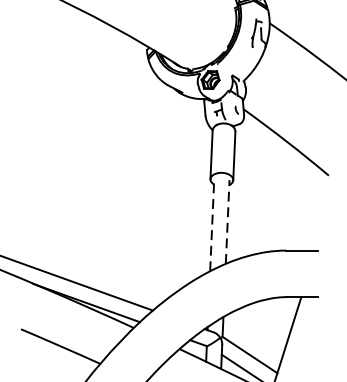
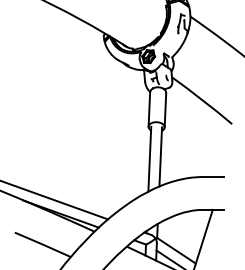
line: (227, 221) -> (160, 156), dashed -> solid
line: (211, 224) -> (149, 158), dashed -> solid

